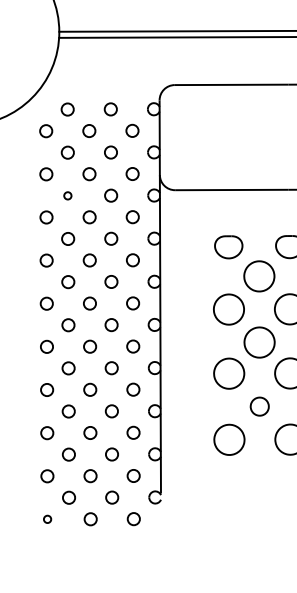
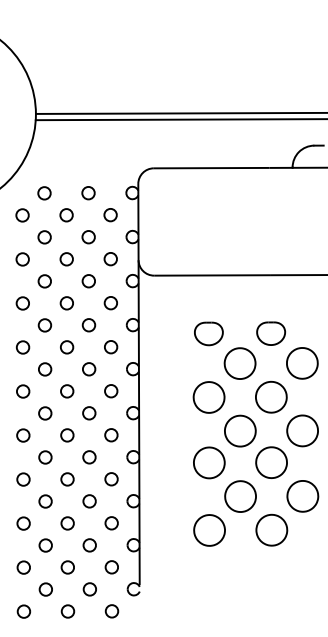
circle: (67, 195) -> (44, 281), size x1.67
part: (259, 406) -> (240, 496), size x1.67
circle: (47, 519) -> (23, 611), size x1.67

